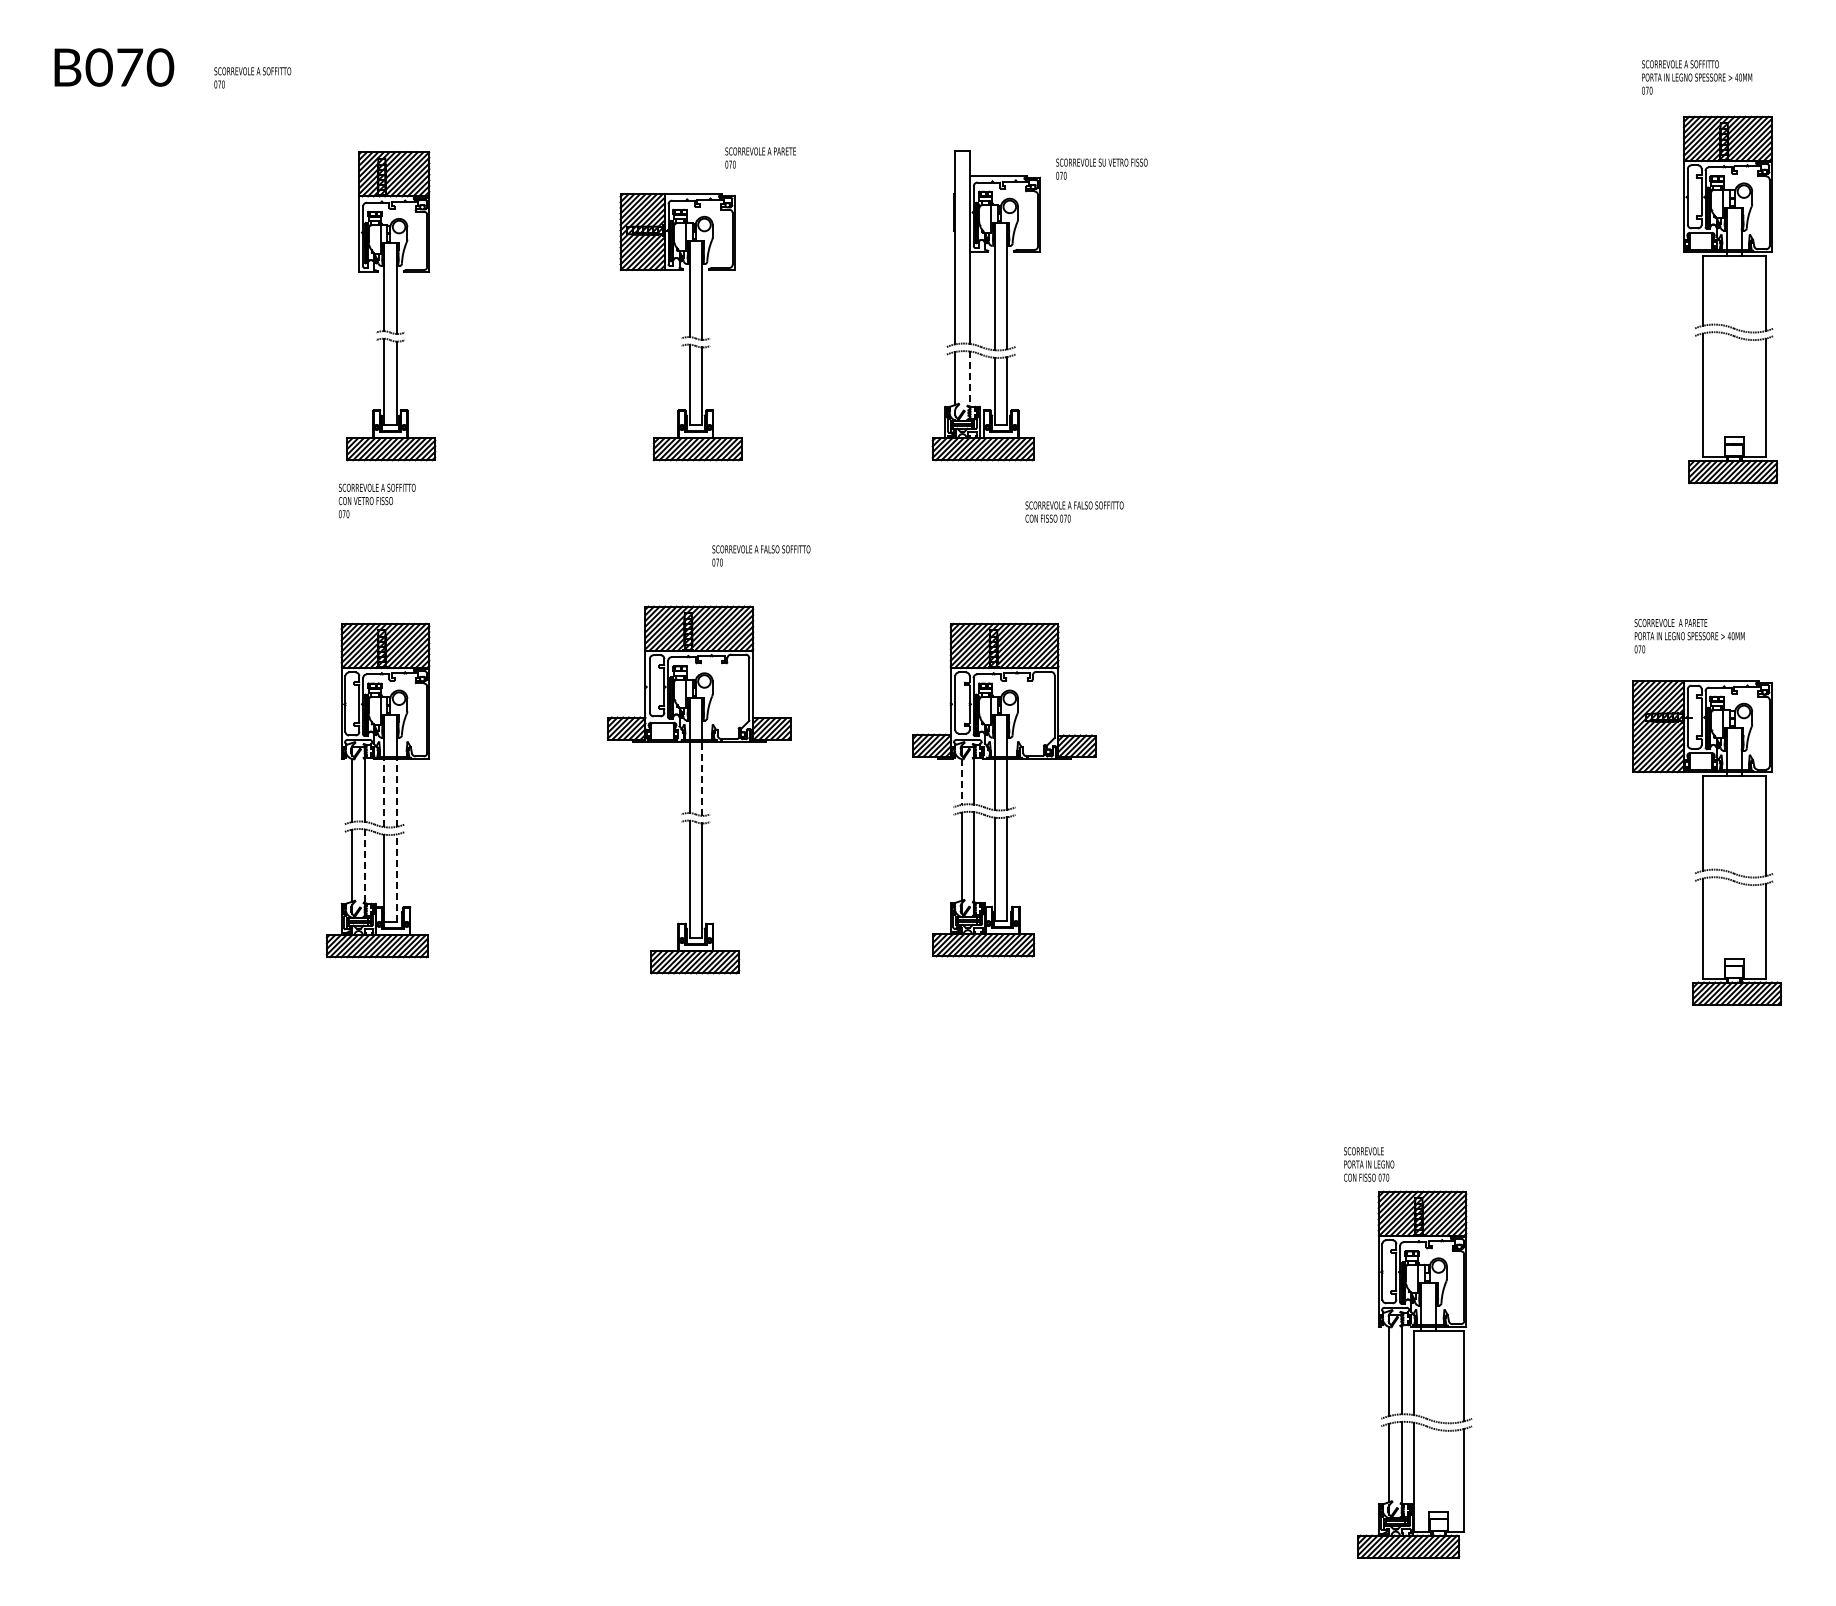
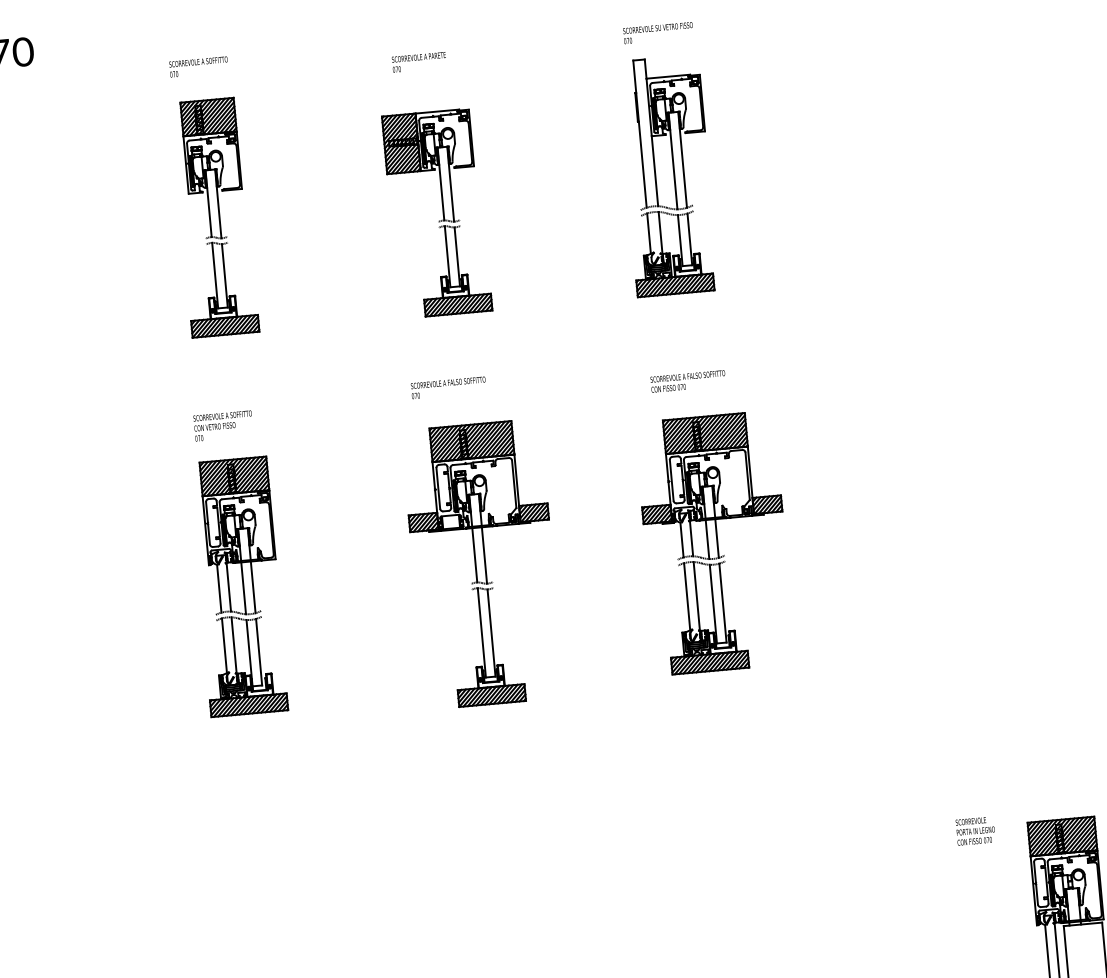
text: (252, 77) -> (198, 66), moved
text: (760, 157) -> (419, 62), moved
text: (1101, 168) -> (658, 32), moved
line: (970, 379) -> (660, 233), dashed -> solid
text: (376, 500) -> (222, 425), moved
text: (1074, 511) -> (688, 381), moved
text: (761, 555) -> (448, 387), moved
line: (702, 778) -> (484, 555), dashed -> solid
line: (961, 782) -> (681, 540), dashed -> solid
line: (384, 792) -> (243, 587), dashed -> solid
line: (396, 792) -> (252, 587), dashed -> solid
line: (364, 866) -> (233, 645), dashed -> solid
line: (396, 878) -> (258, 652), dashed -> solid
text: (1369, 1164) -> (976, 831), moved

